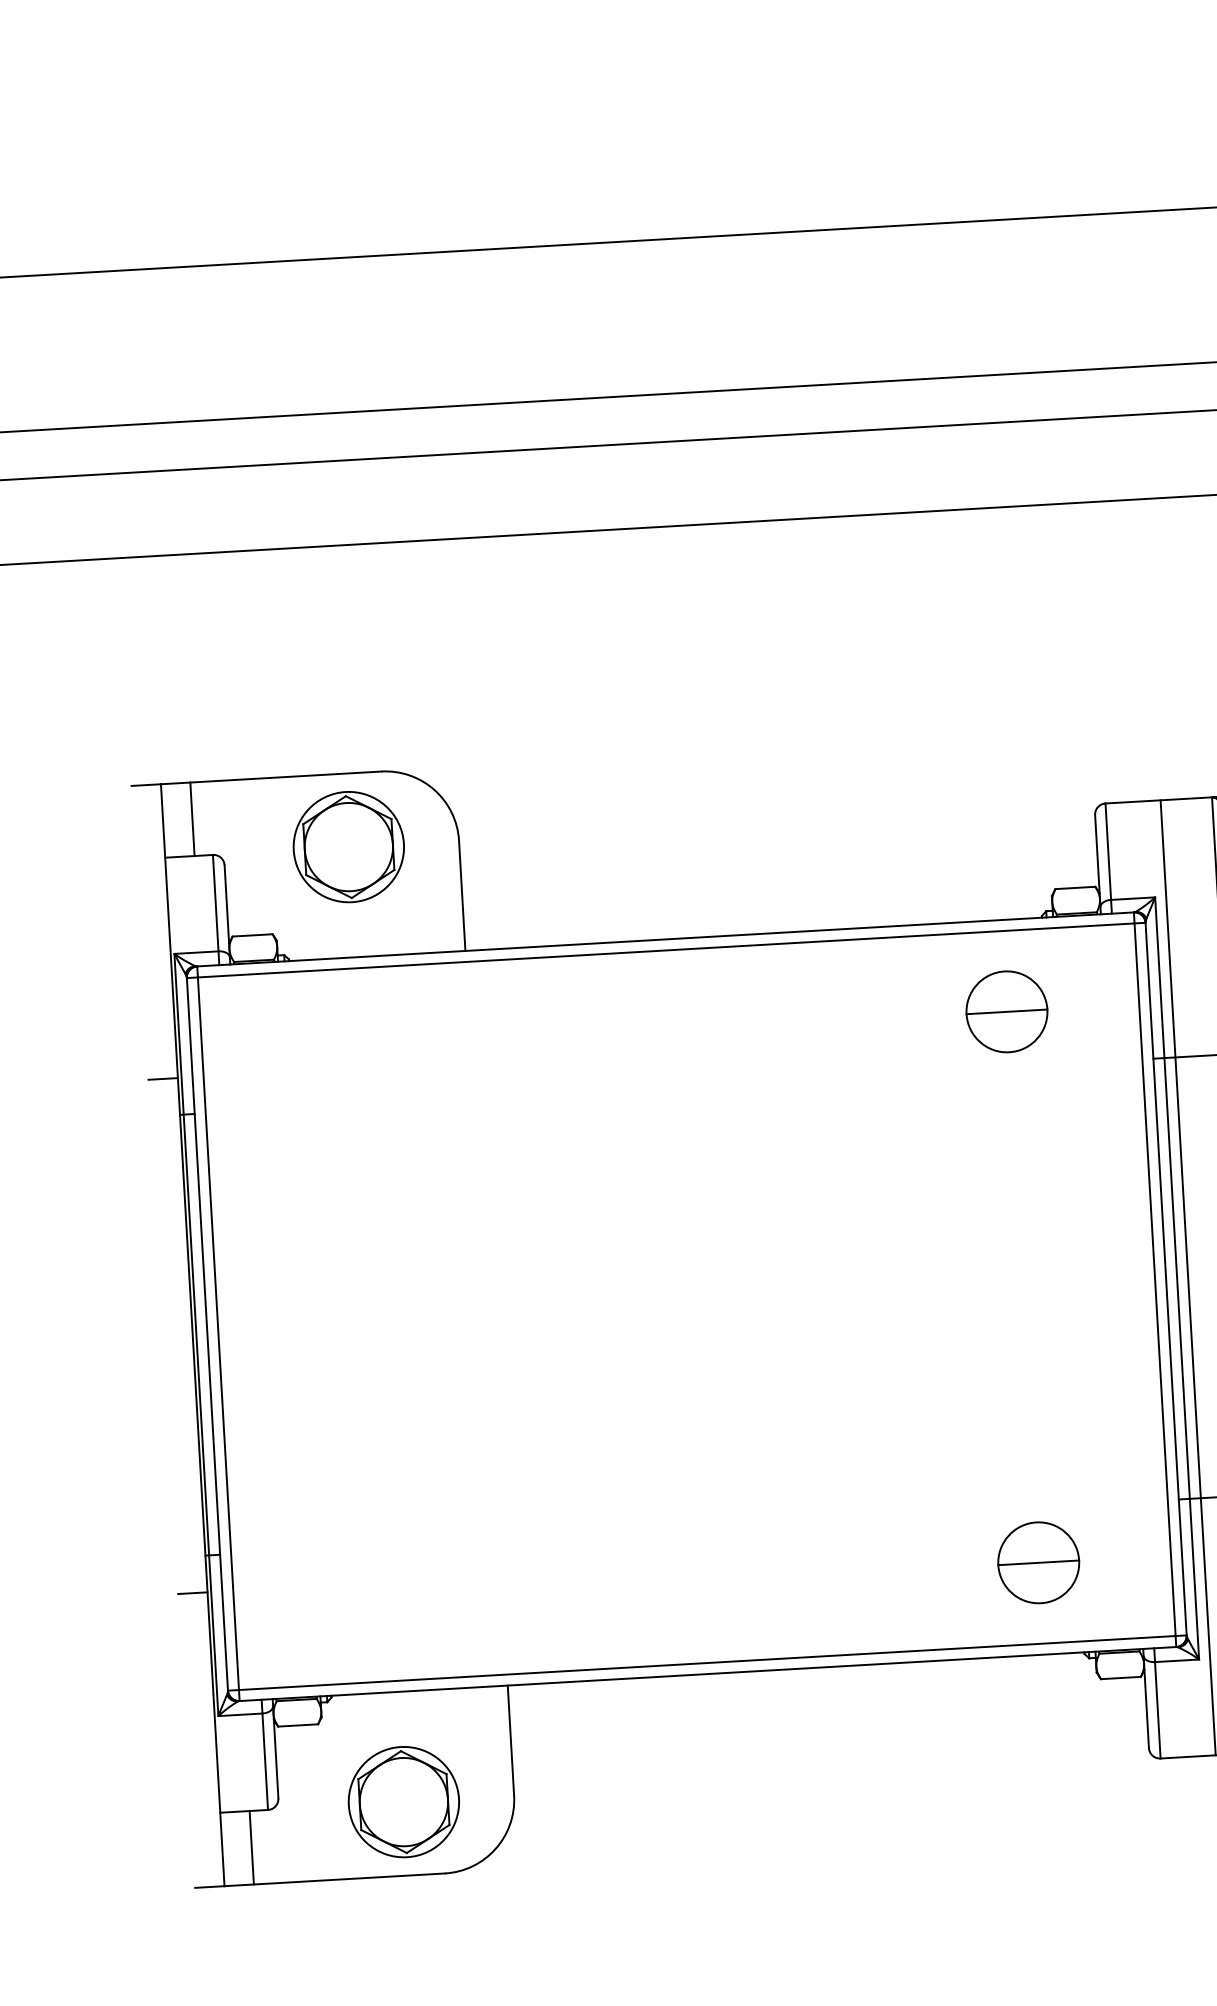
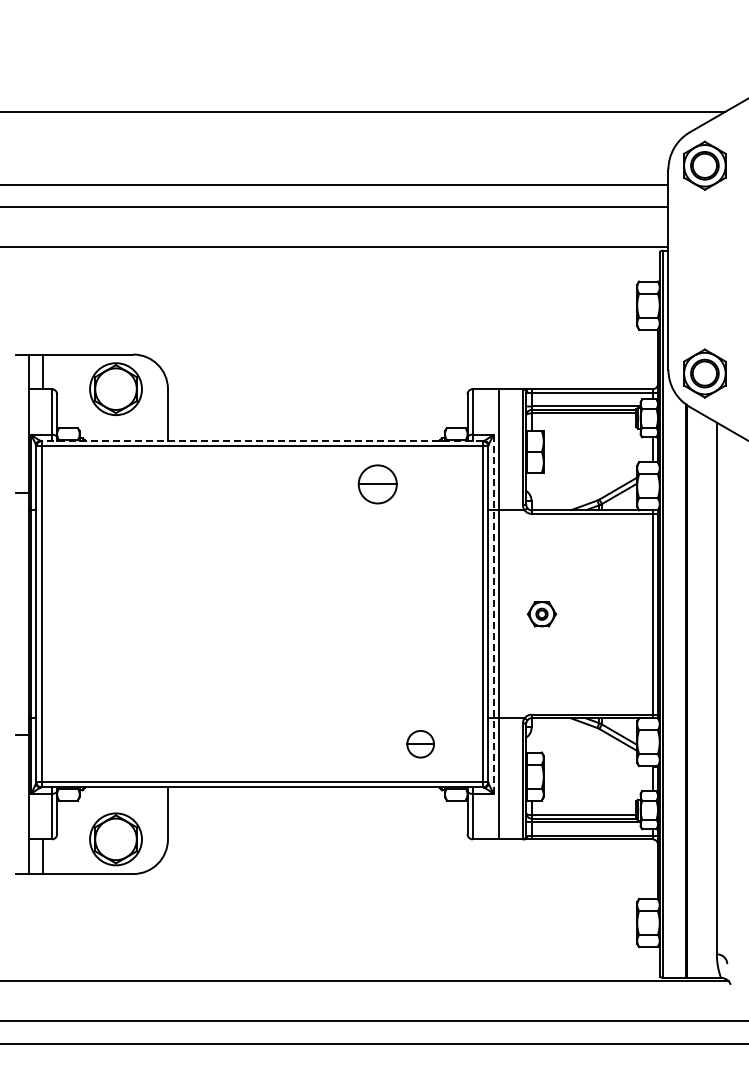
line: (665, 940) -> (262, 441), solid -> dashed
part: (1006, 1012) -> (377, 484), moved
line: (1177, 1278) -> (493, 614), solid -> dashed
part: (1038, 1563) -> (420, 744), size x0.7

